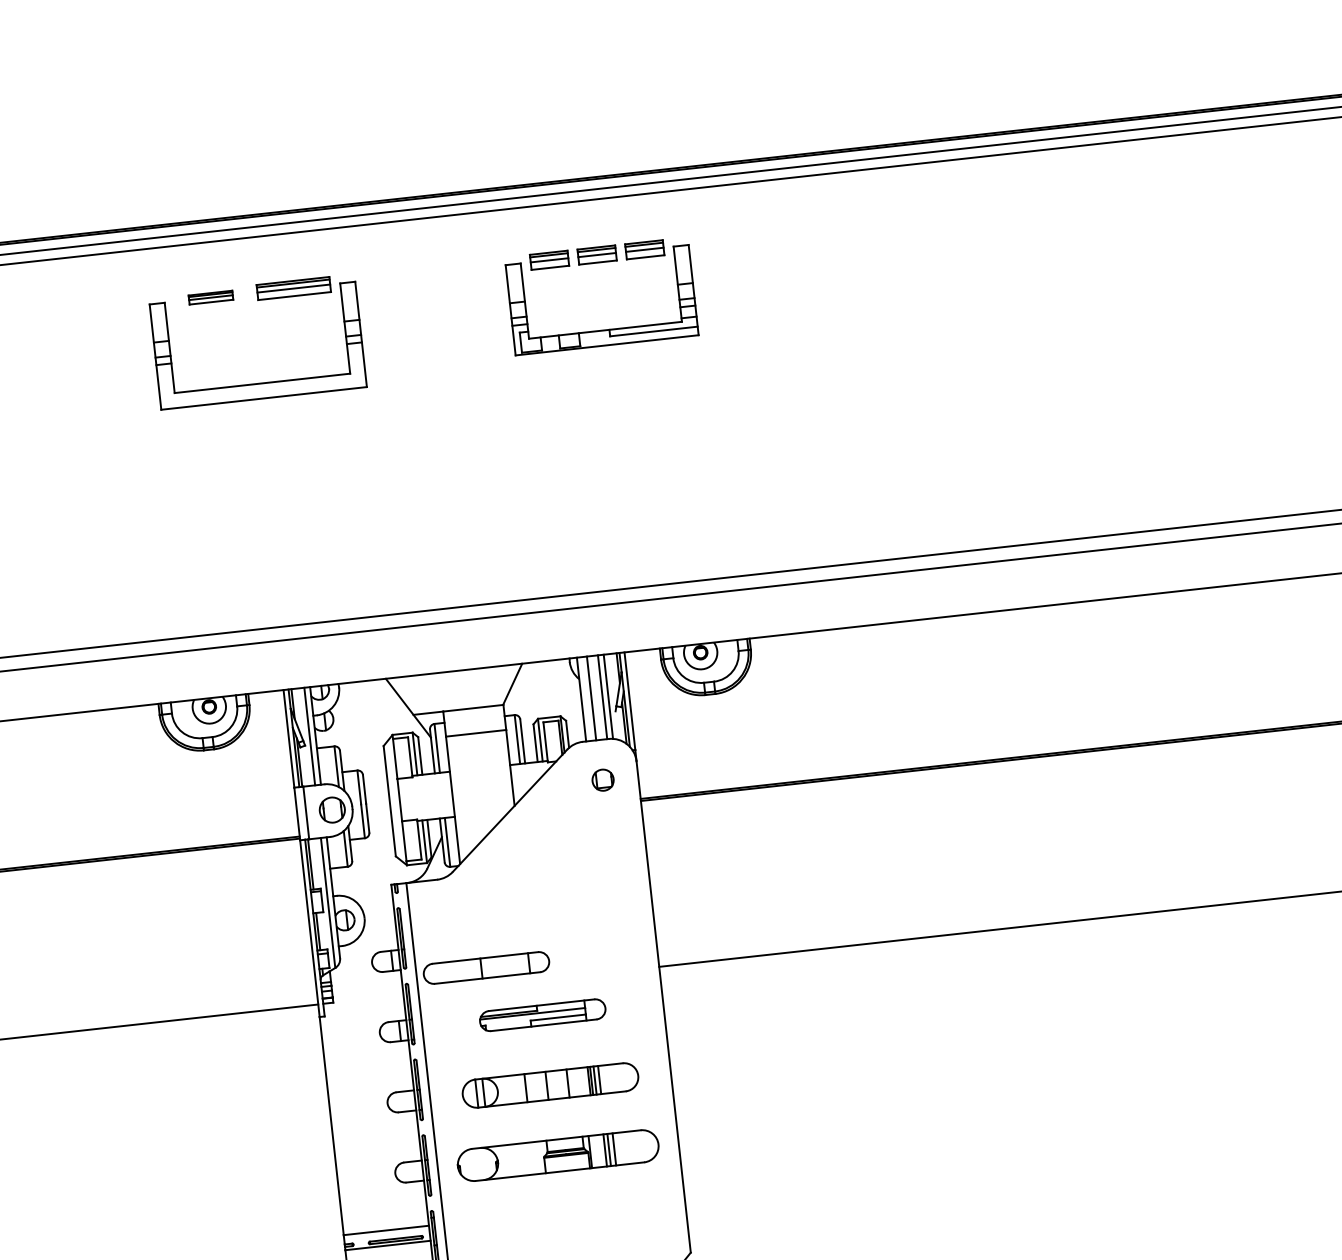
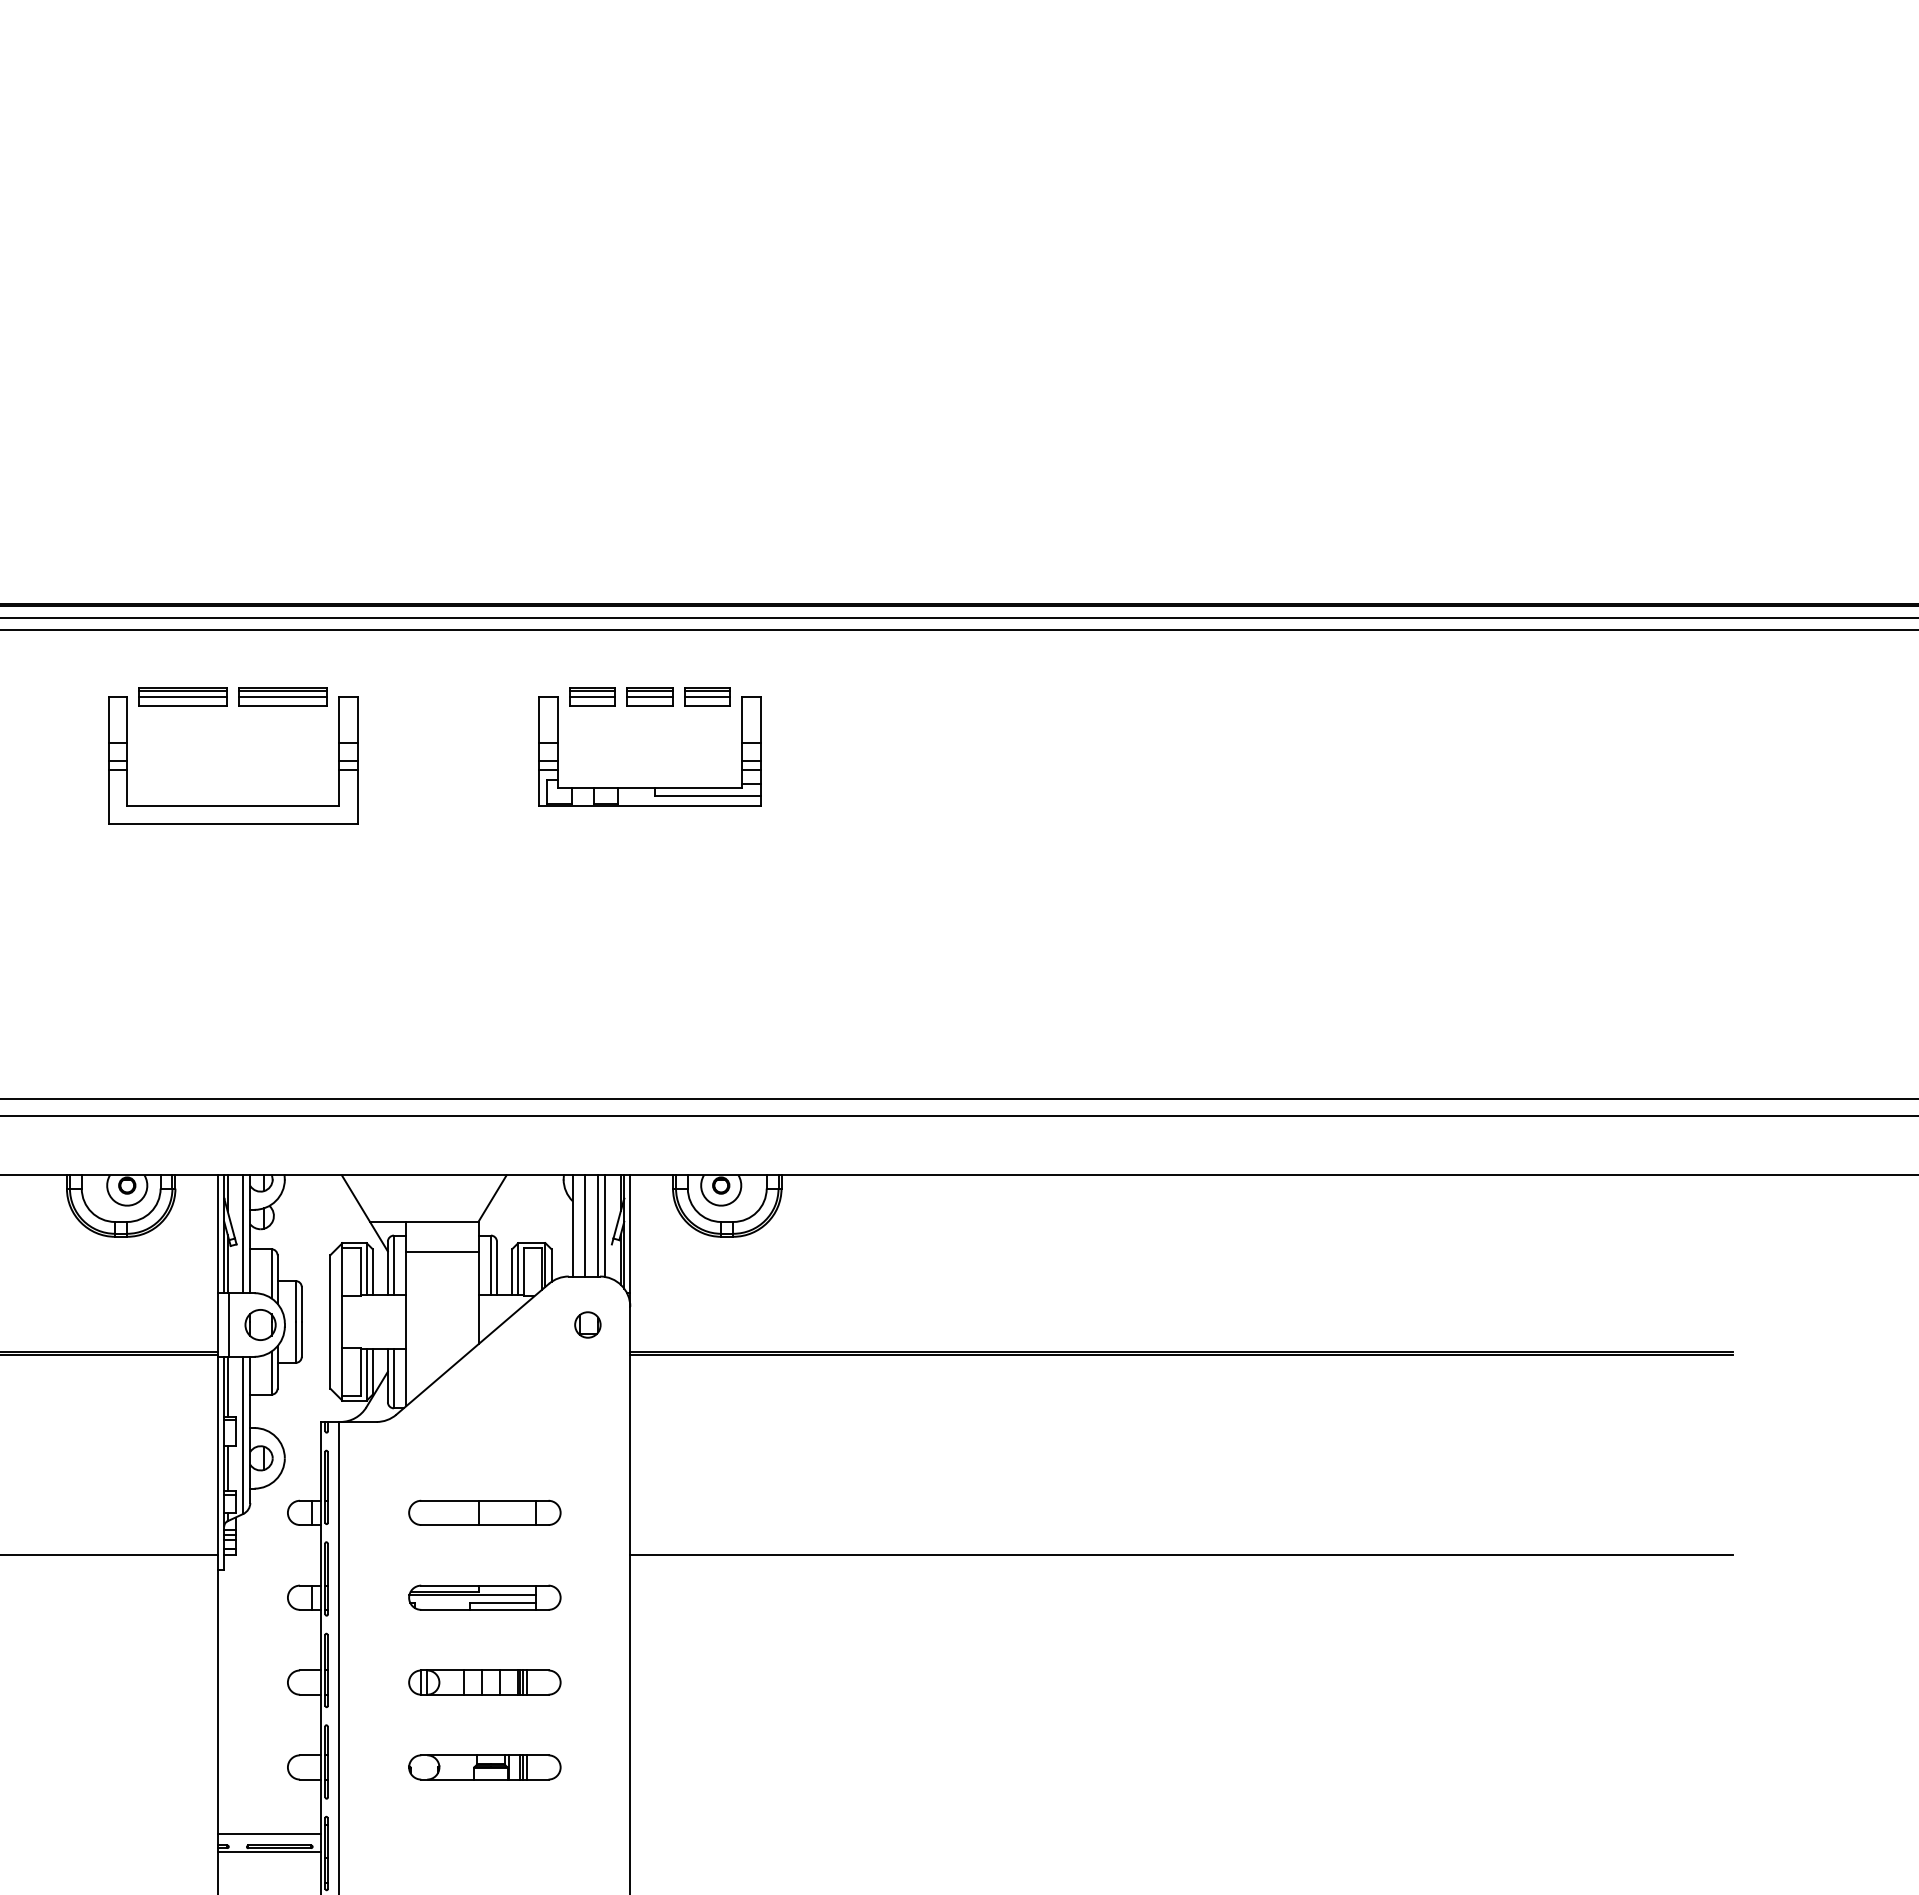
part: (210, 297) -> (182, 696), size x1.67
part: (486, 967) -> (484, 1512), moved
part: (550, 1085) -> (484, 1682), size x0.71
part: (557, 1155) -> (484, 1767), size x0.62

